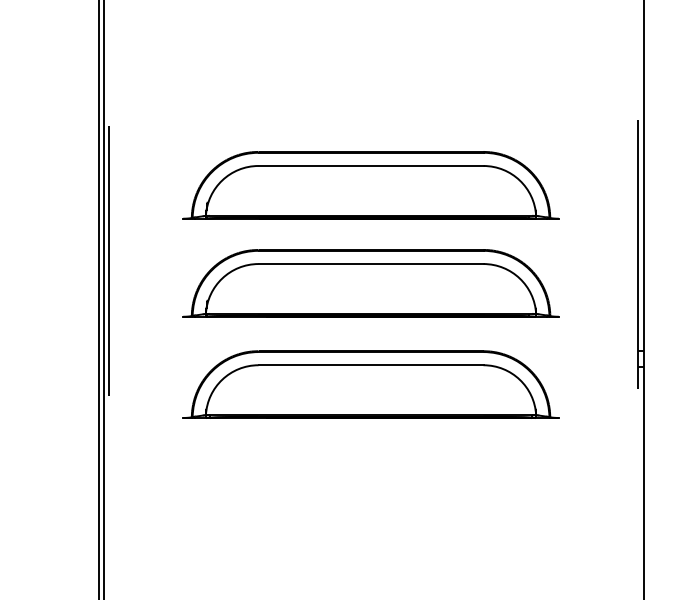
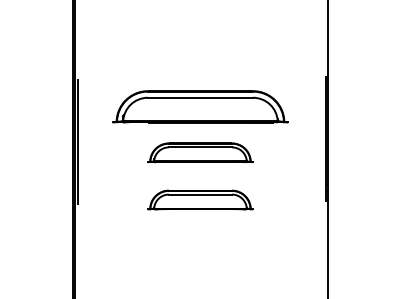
part: (371, 282) -> (200, 152), size x0.6
part: (371, 383) -> (200, 199), size x0.6

